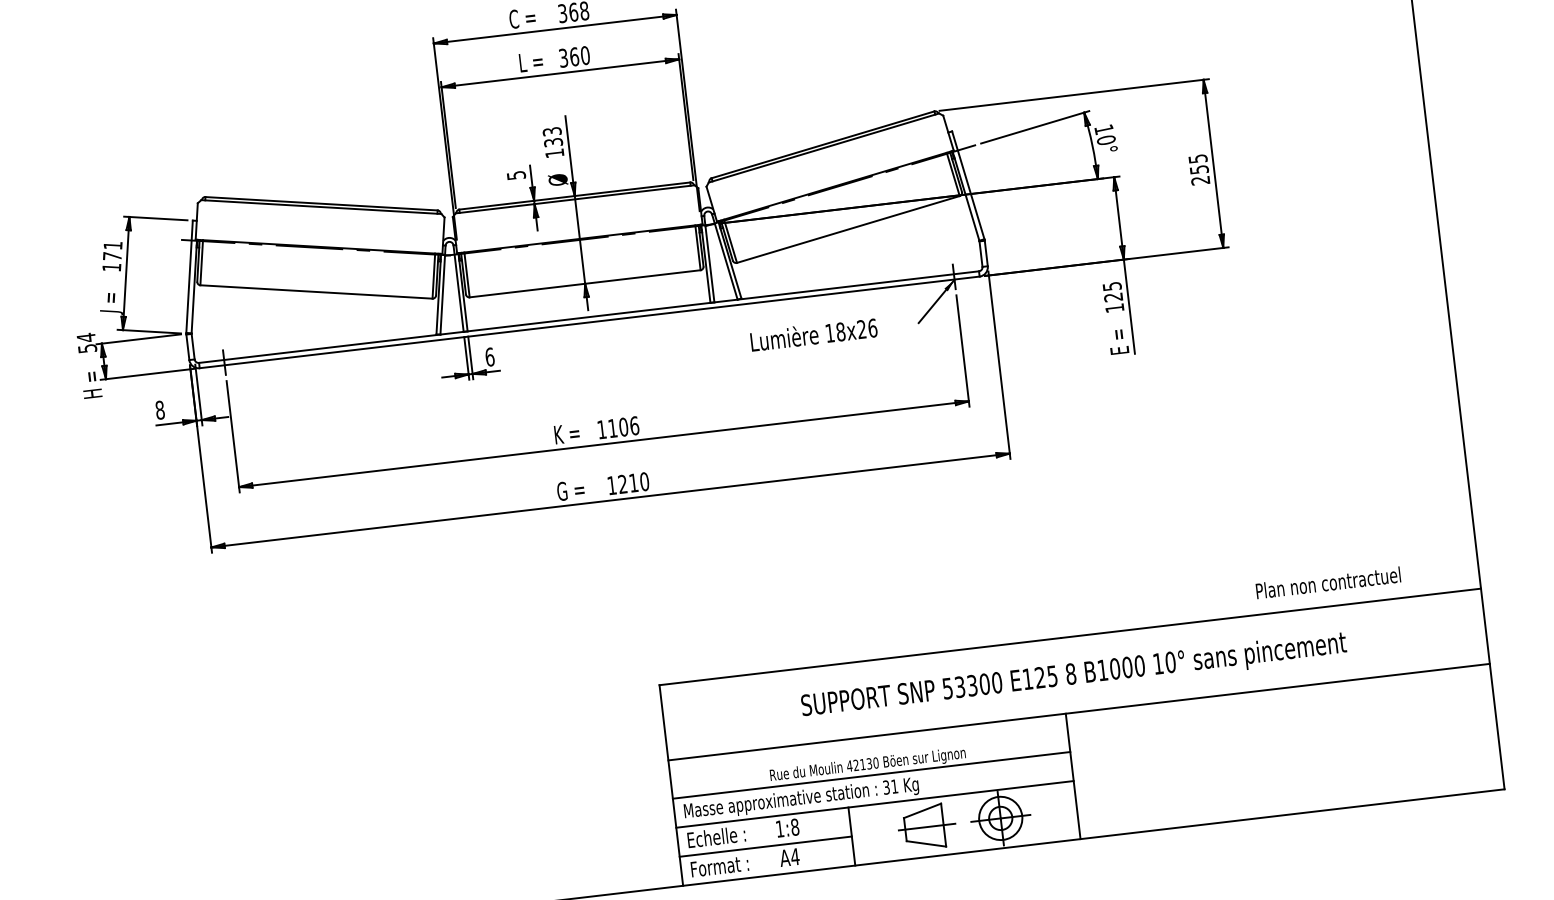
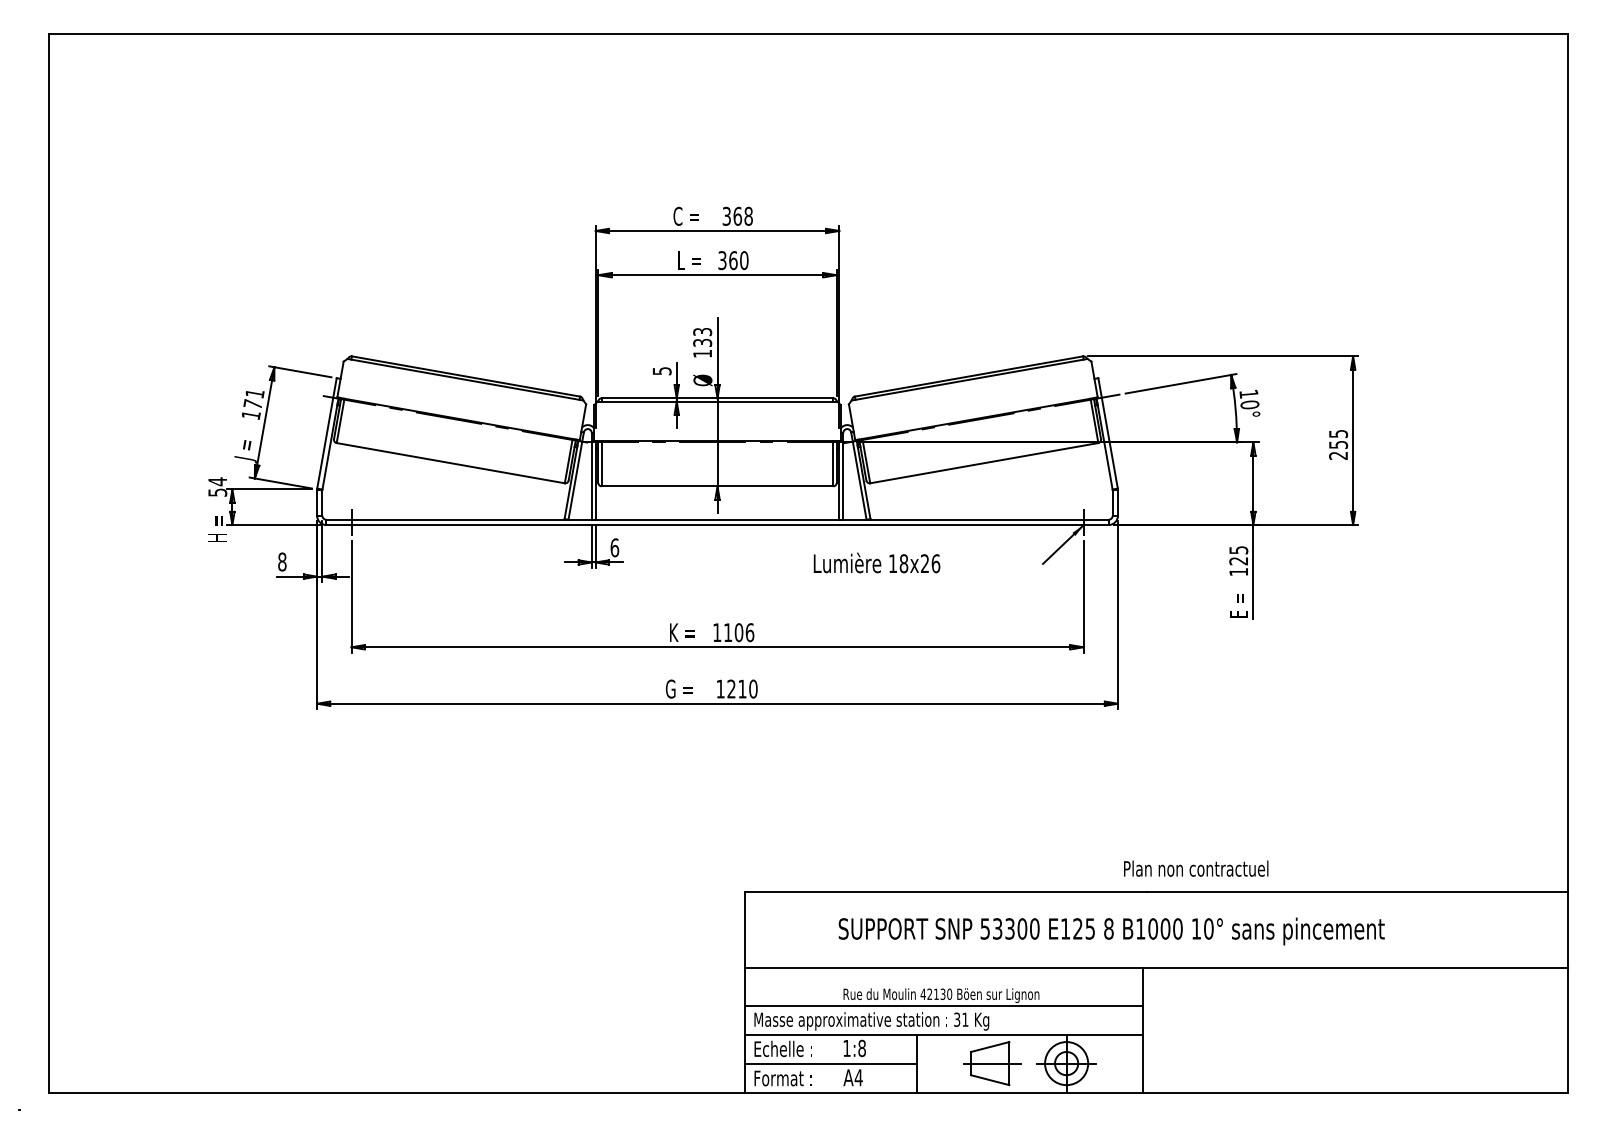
text: (813, 333) -> (876, 562), moved
text: (1328, 582) -> (1196, 868), moved
text: (1073, 676) -> (1111, 931), moved

